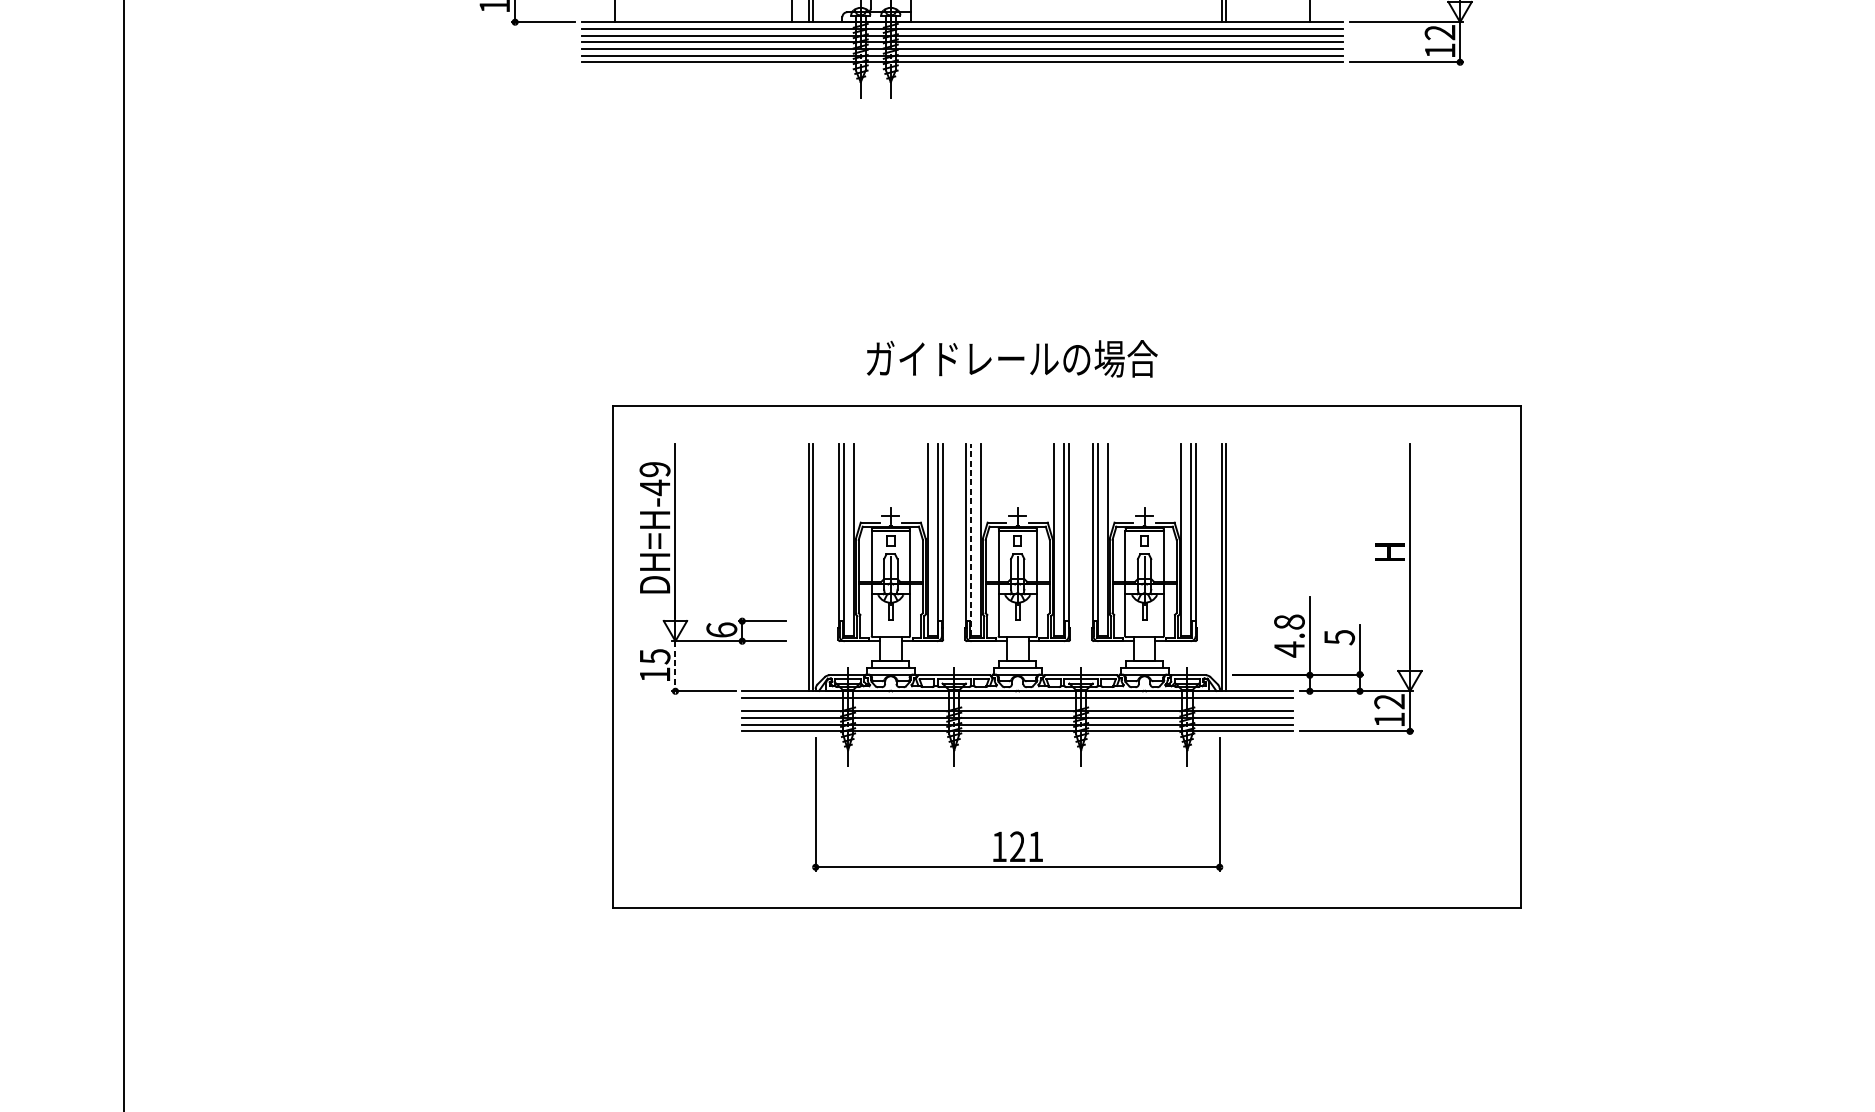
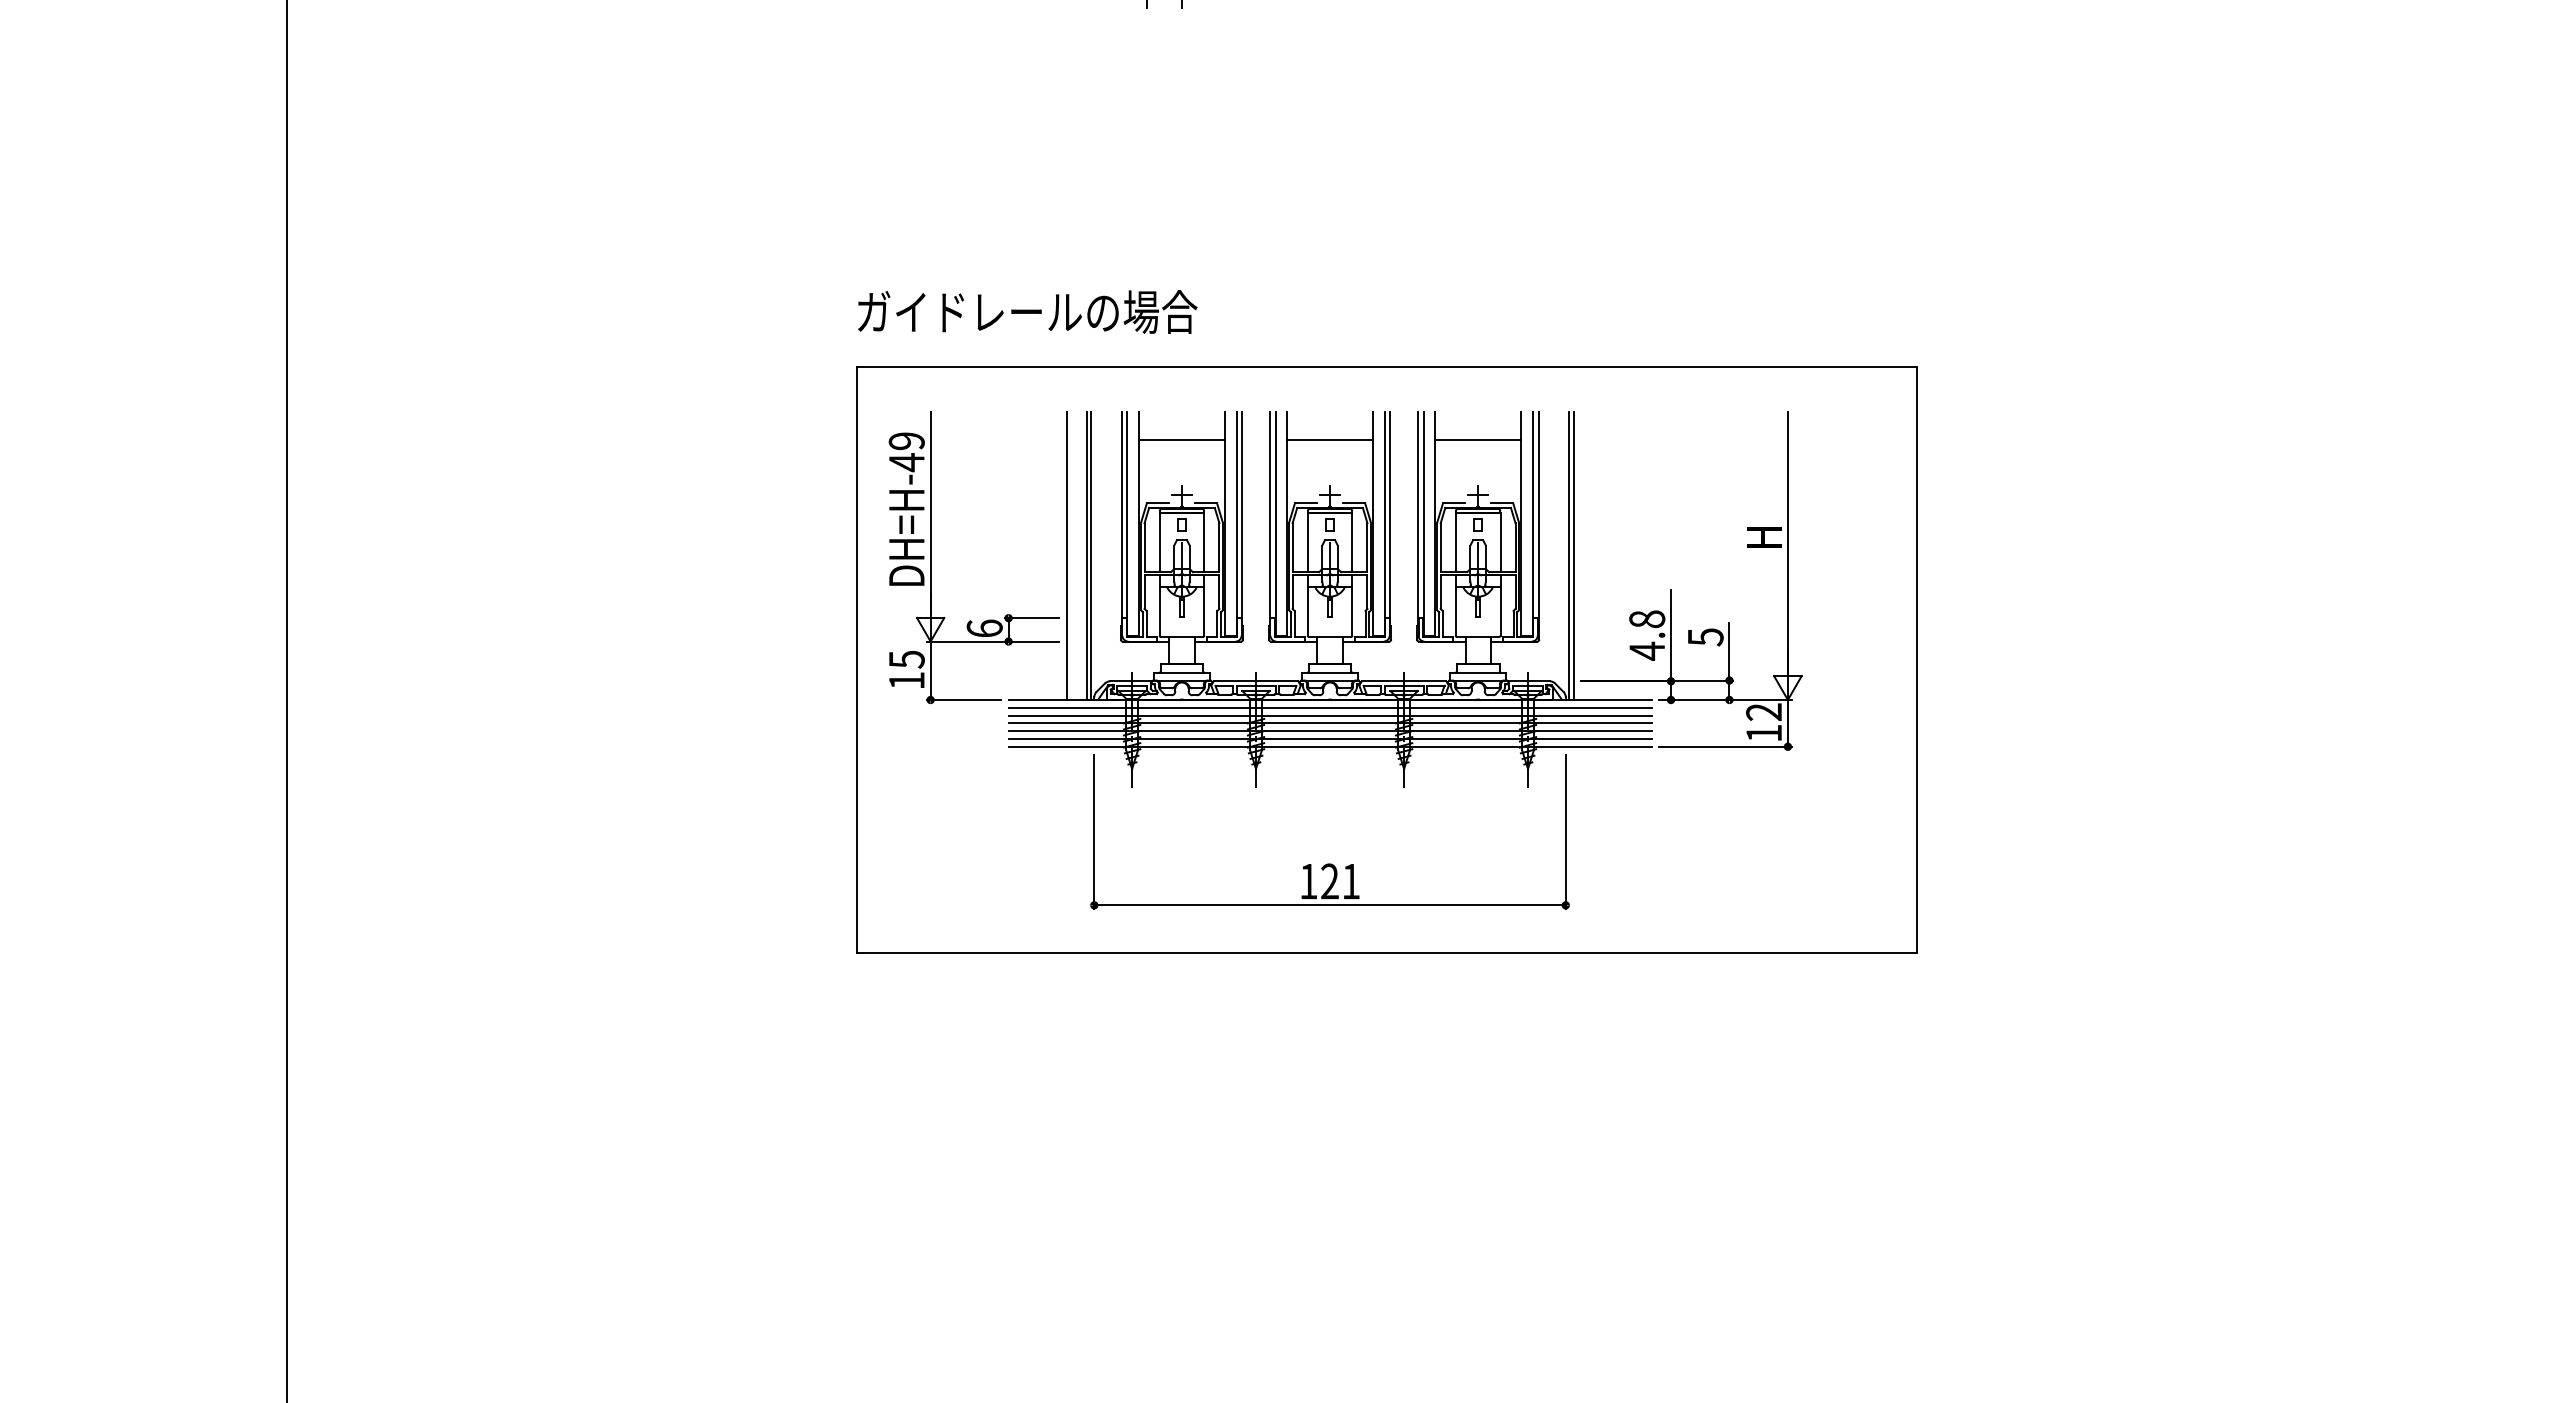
text: (1012, 358) -> (1027, 311), moved
line: (890, 468) -> (1181, 440), added
line: (1017, 468) -> (1329, 440), added
line: (1144, 468) -> (1477, 440), added
line: (970, 540) -> (1275, 523), dashed -> solid
line: (792, 567) -> (1067, 555), added
line: (675, 666) -> (930, 671), dashed -> solid
line: (1017, 704) -> (1329, 715), added

